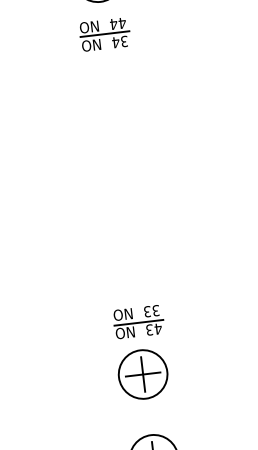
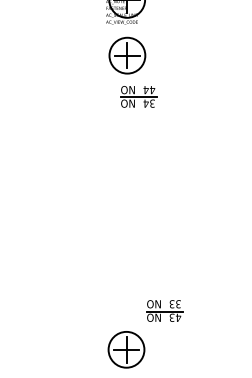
part: (104, 34) -> (138, 96), moved
part: (138, 321) -> (164, 310), moved

